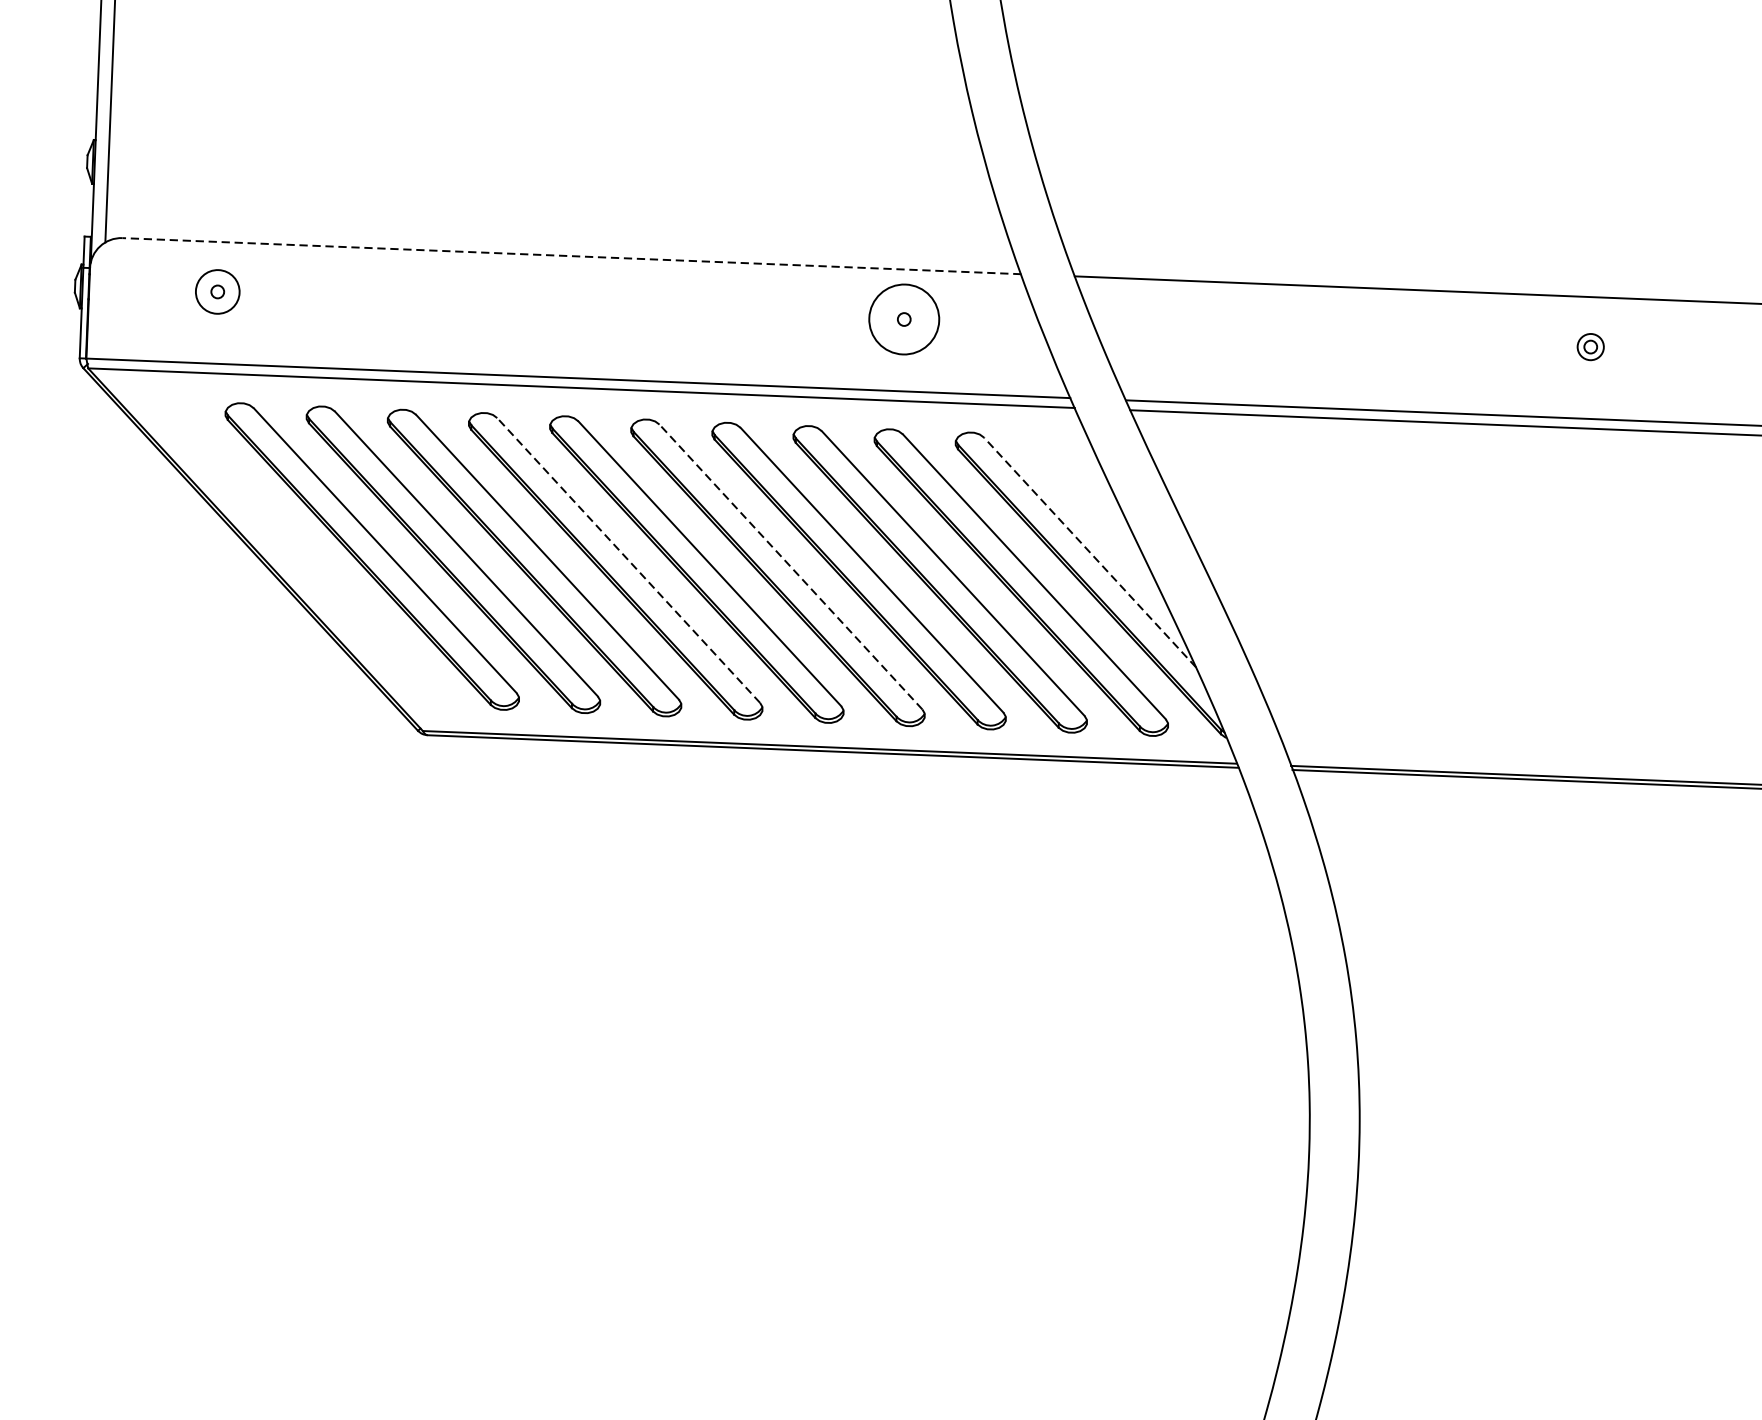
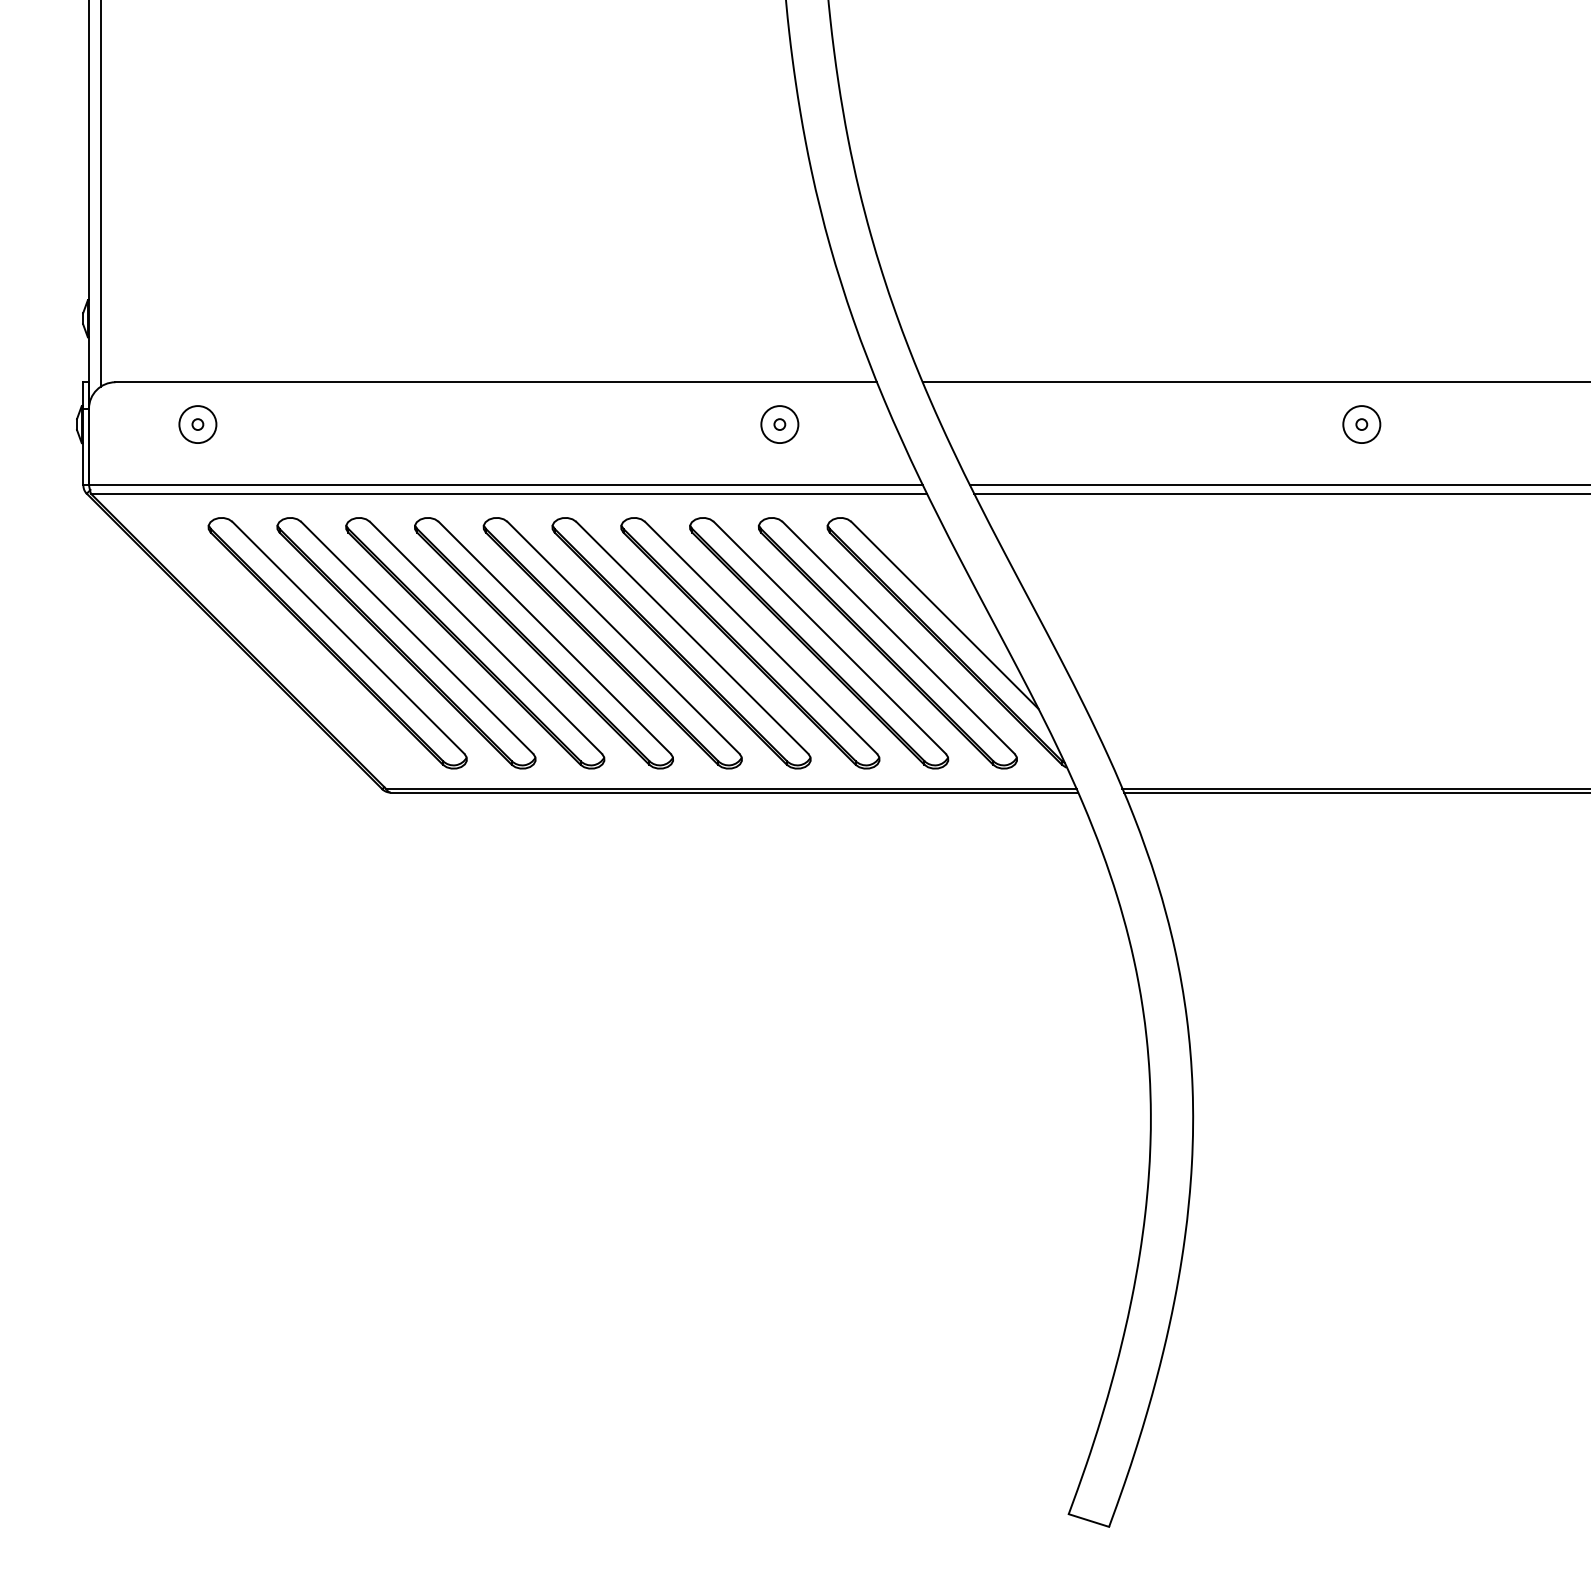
line: (571, 256) -> (496, 382), dashed -> solid
circle: (903, 319) -> (779, 424), size x0.62
circle: (1590, 346) -> (1361, 424), size x1.67
line: (1089, 552) -> (944, 615), dashed -> solid
line: (628, 560) -> (554, 637), dashed -> solid
line: (791, 566) -> (692, 637), dashed -> solid

